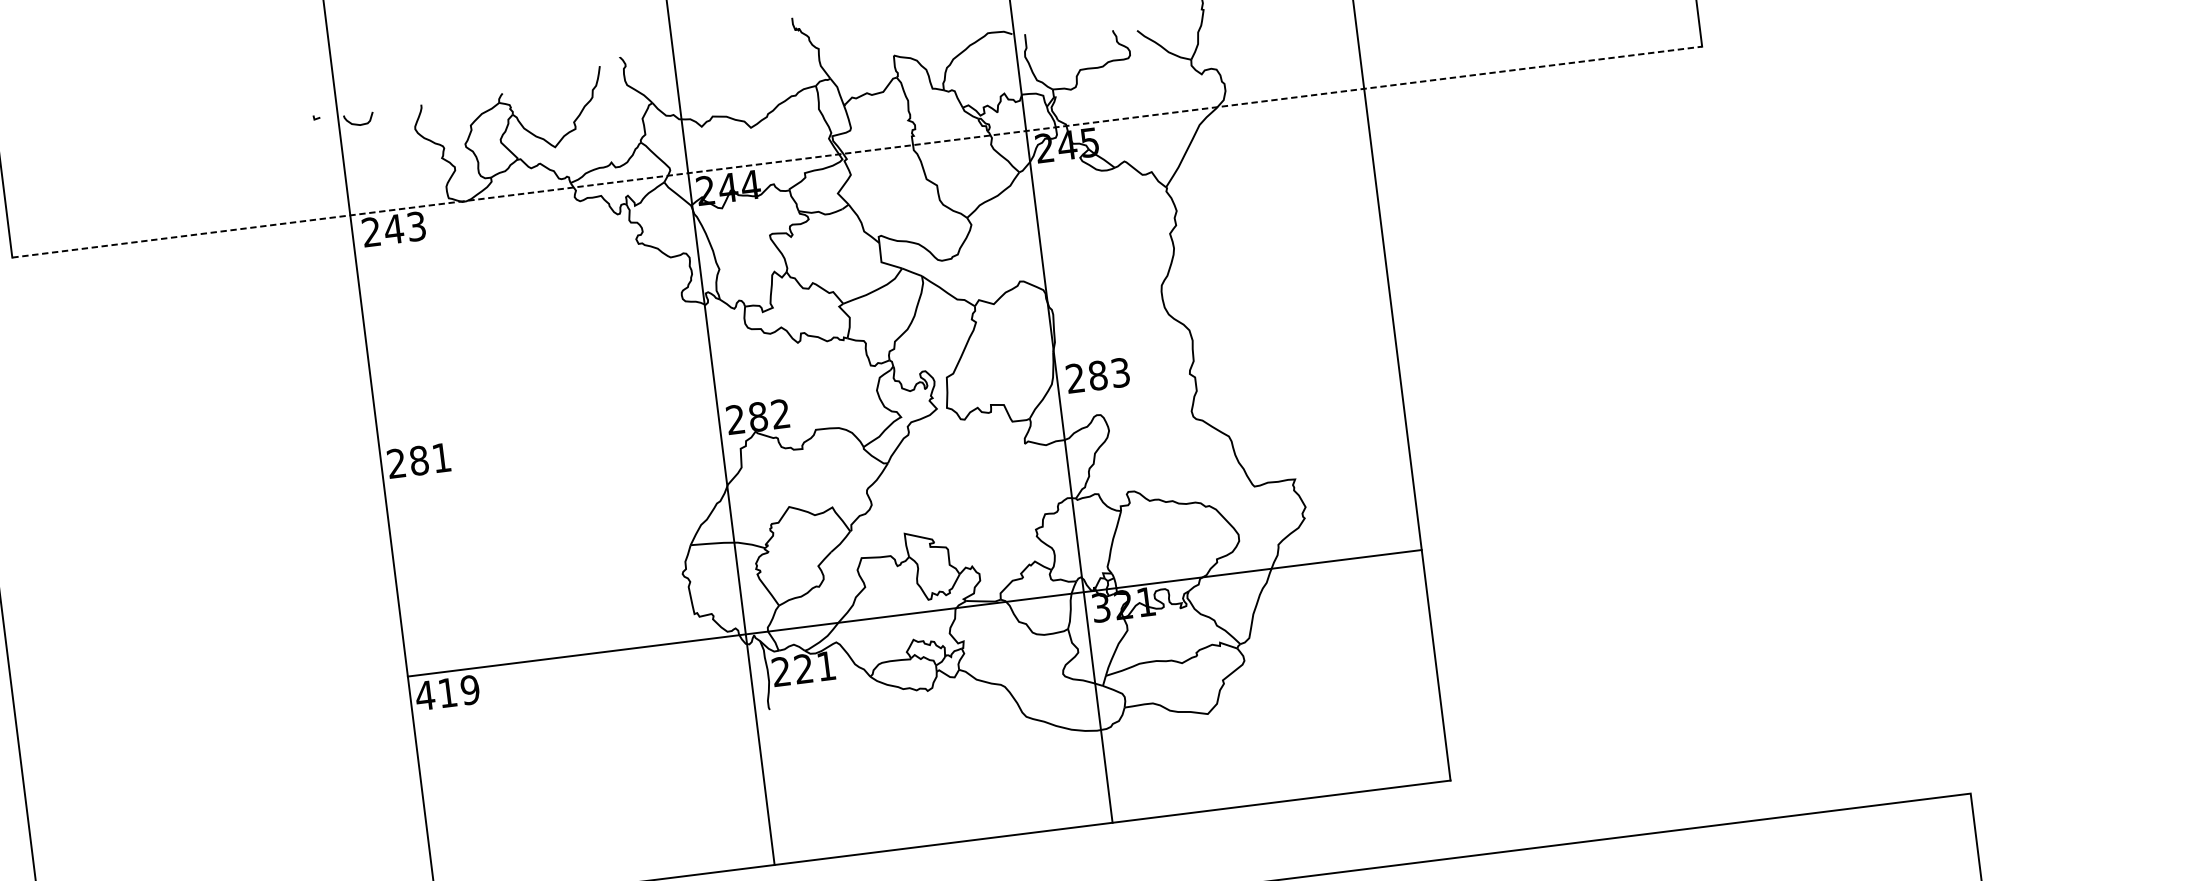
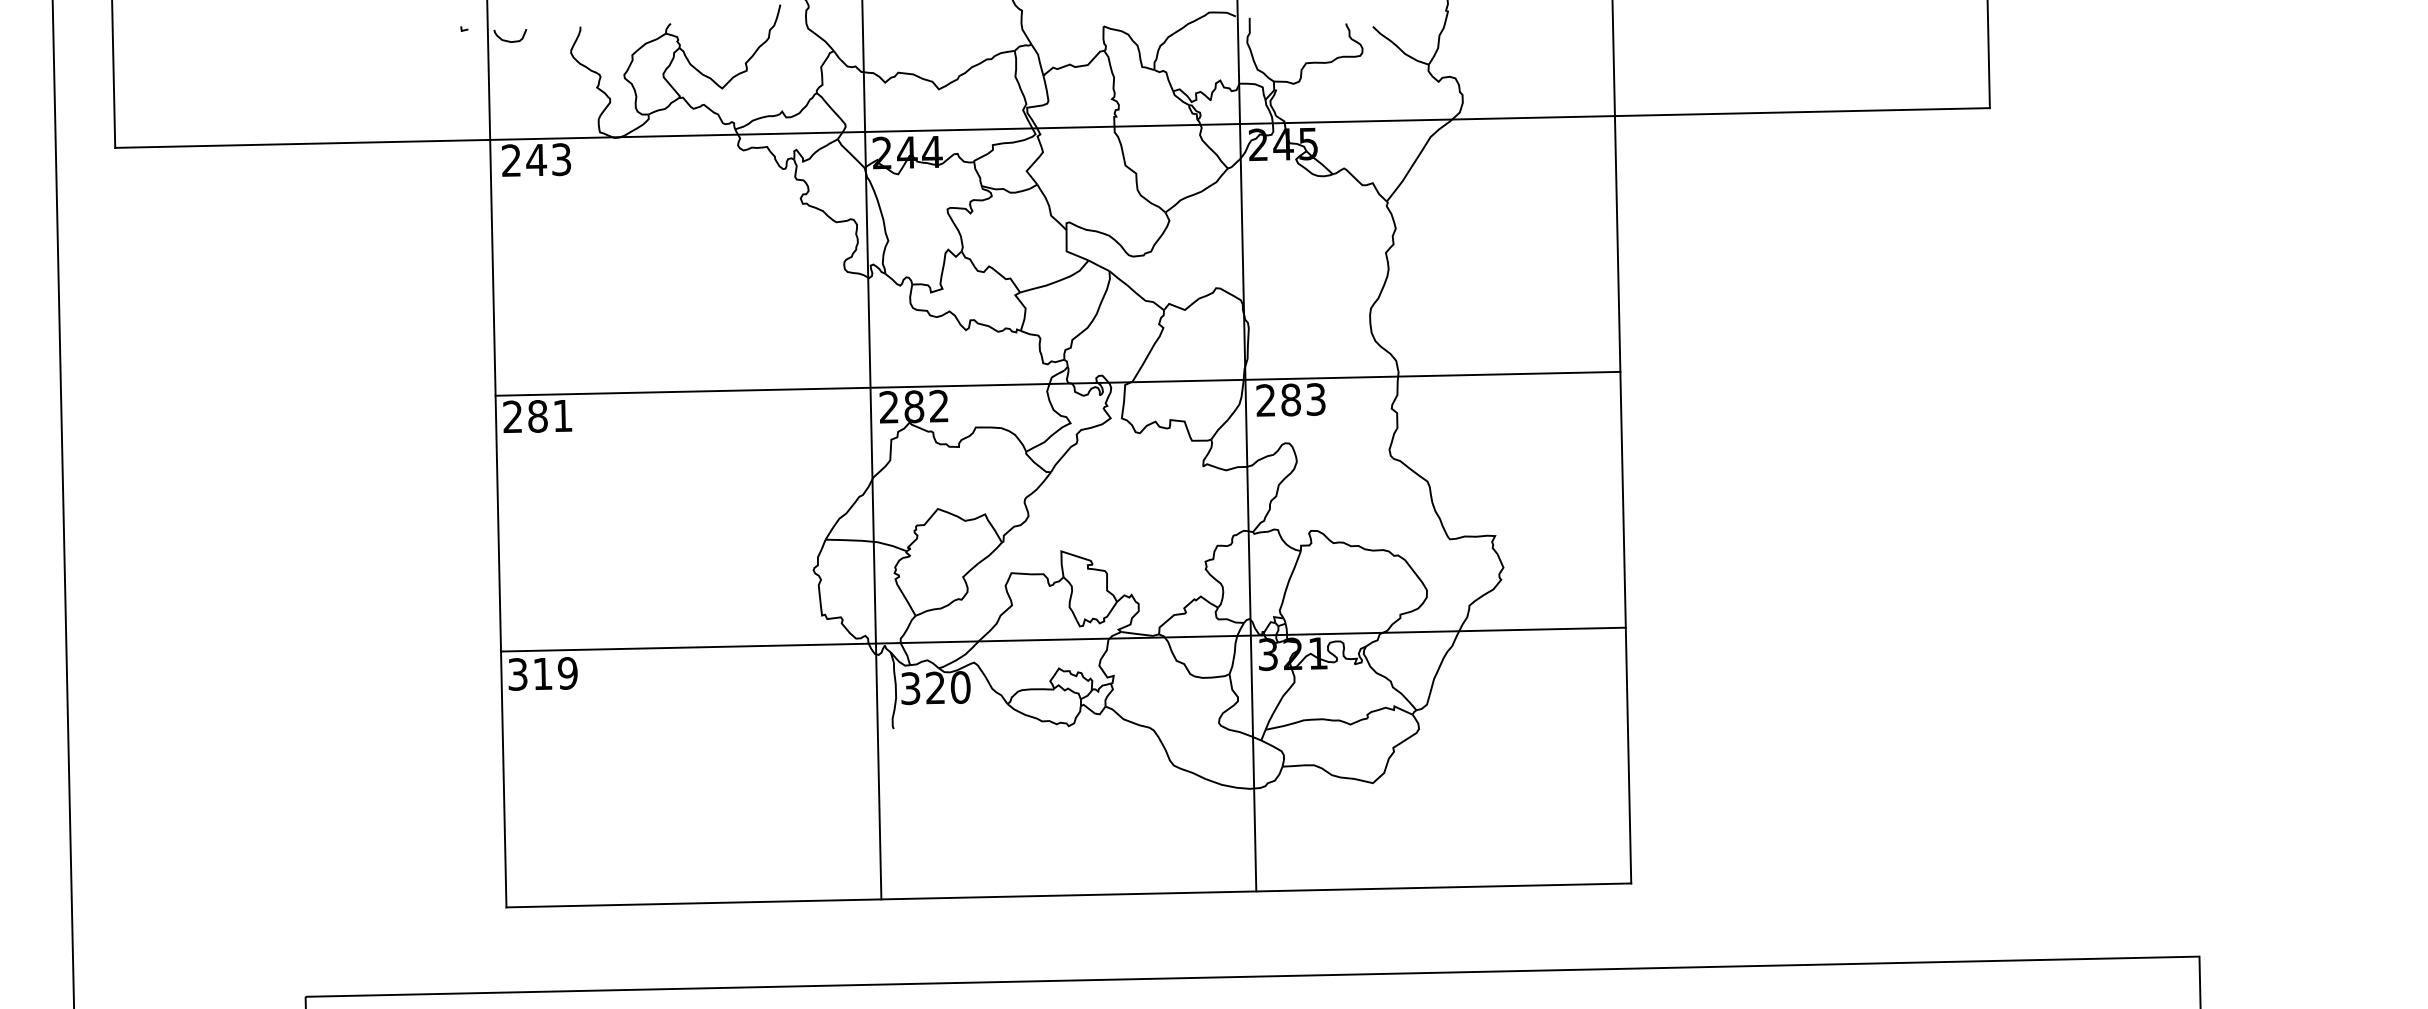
line: (857, 152) -> (1052, 128), dashed -> solid
line: (885, 382) -> (1057, 383), added
text: (803, 669) -> (935, 688), 221 -> 320
text: (424, 695) -> (517, 674), 419 -> 319

